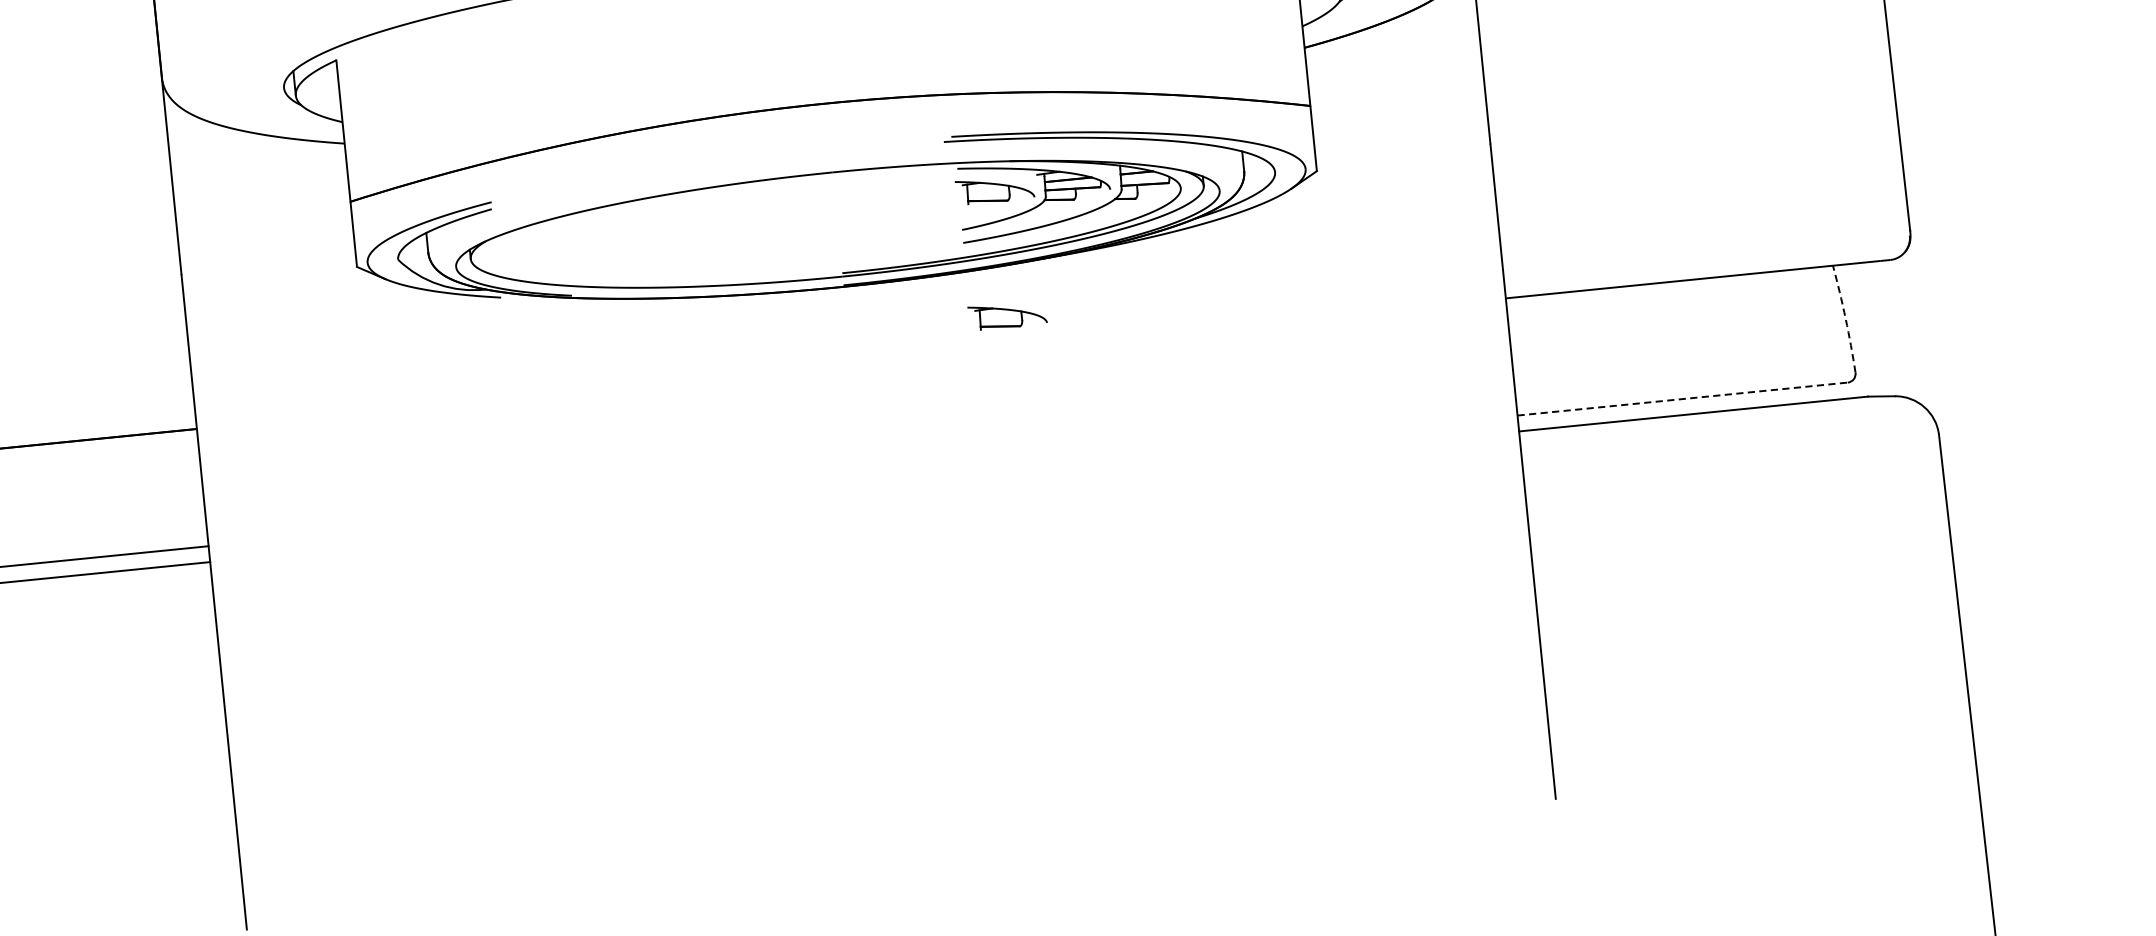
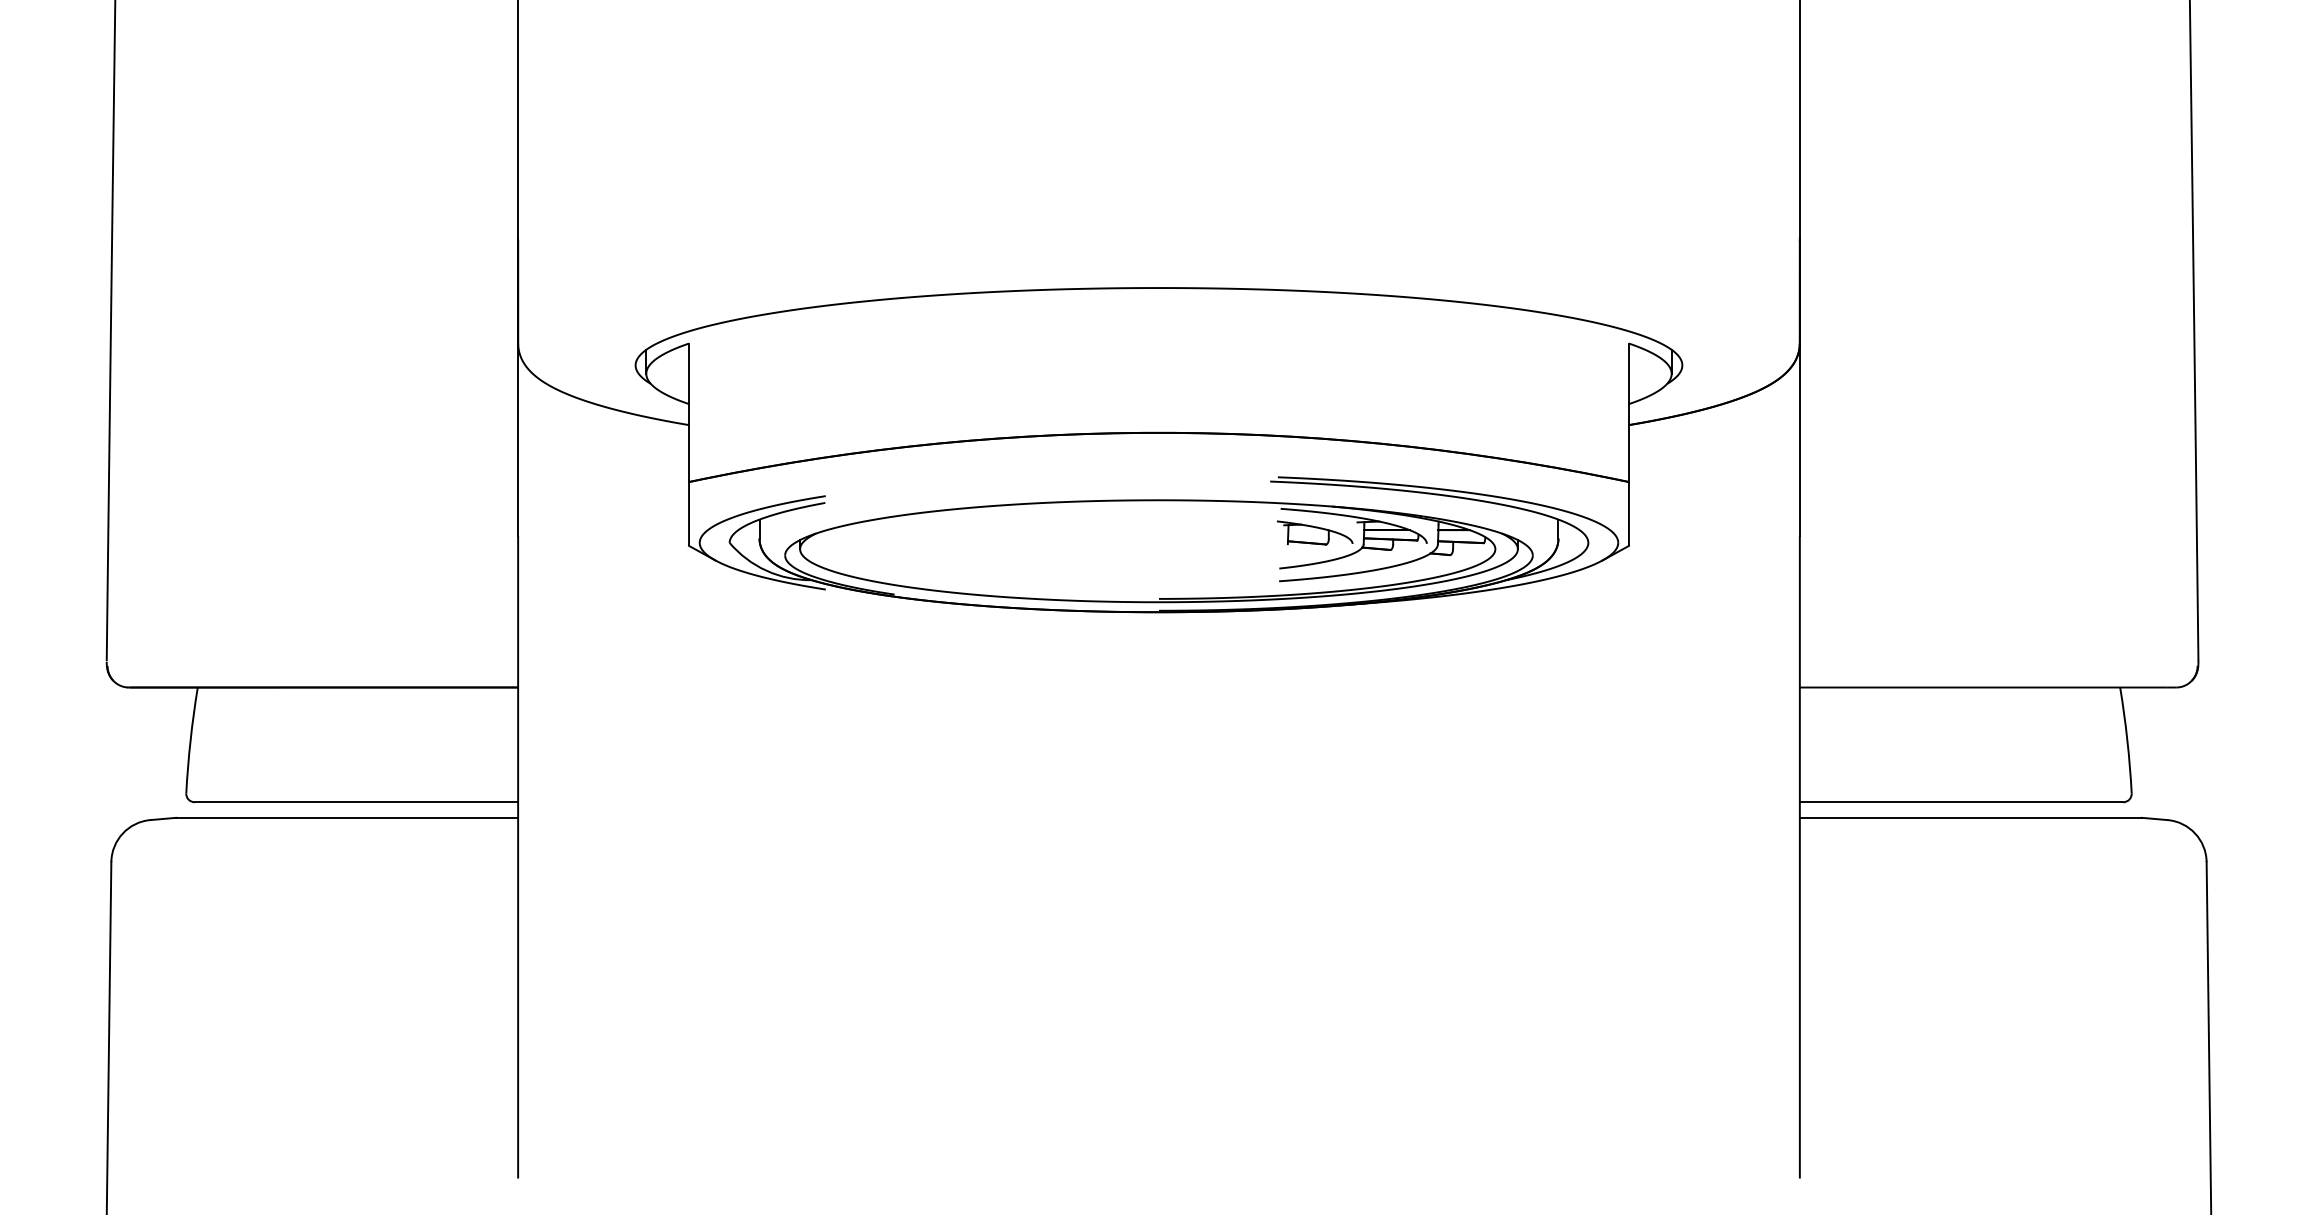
part: (1007, 315) -> (1315, 655), removed
arc: (1845, 319) -> (2127, 740), dashed -> solid
line: (1682, 399) -> (1961, 802), dashed -> solid

